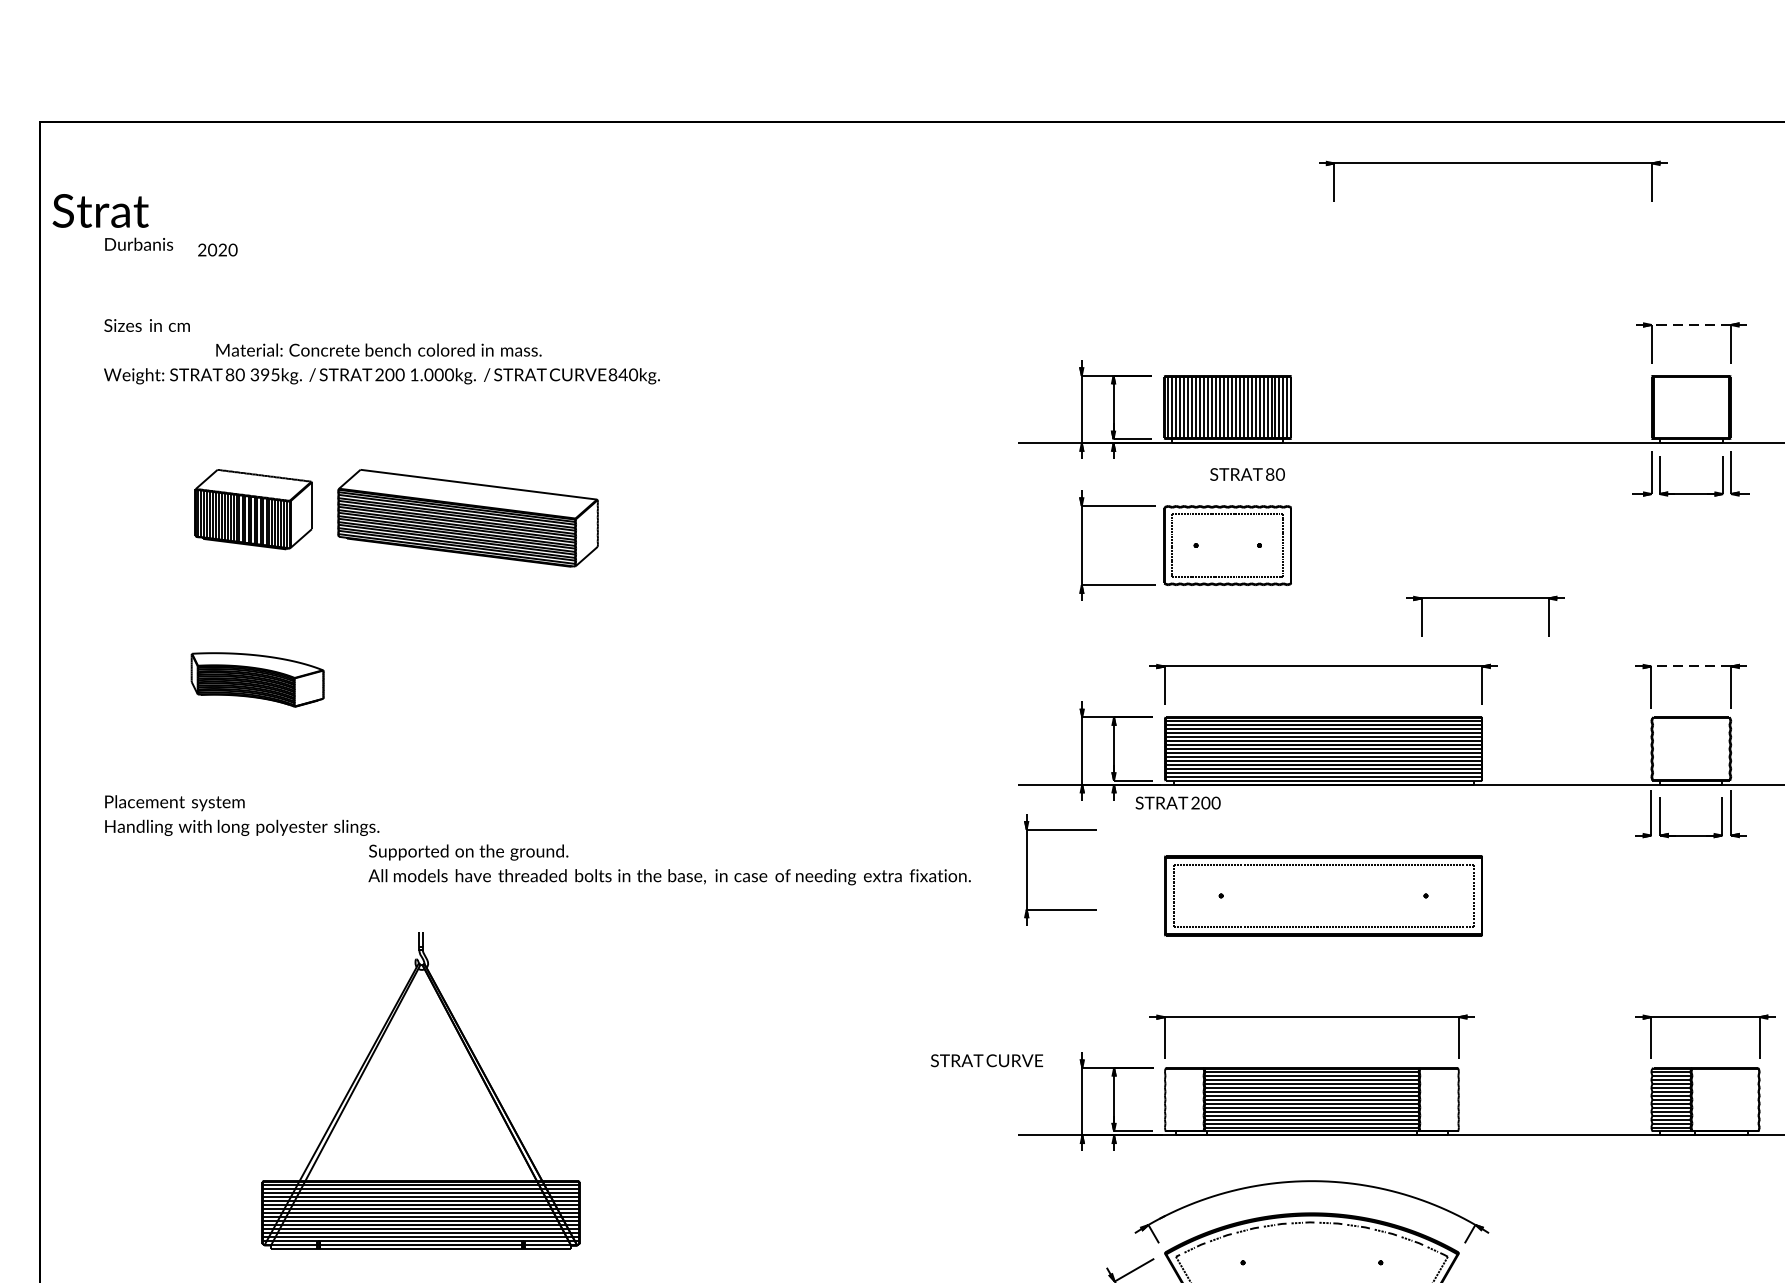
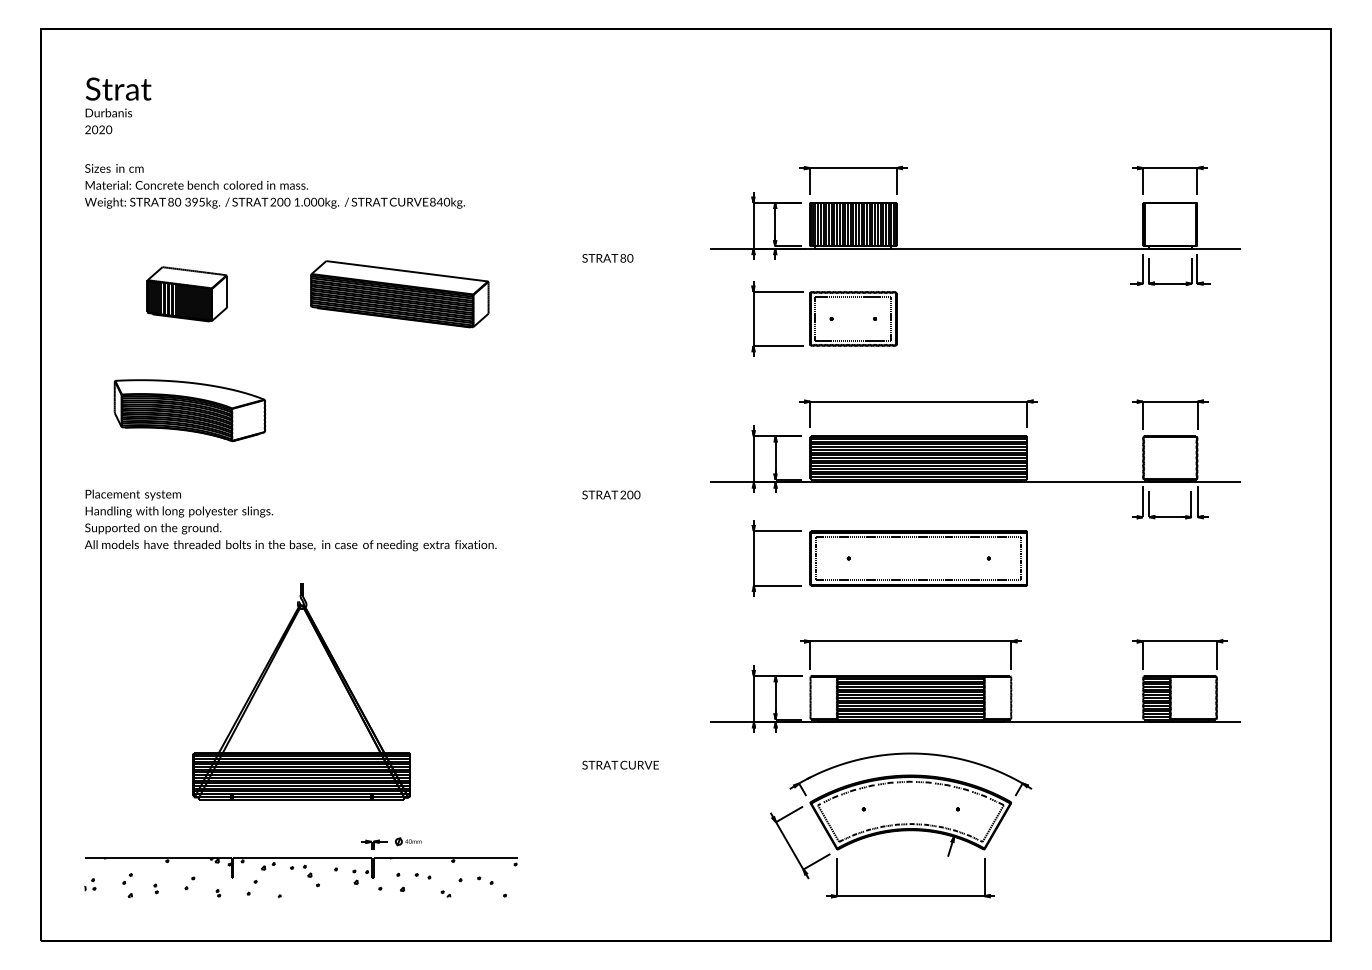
part: (1492, 164) -> (1034, 58), removed
text: (100, 210) -> (118, 88), moved
text: (217, 249) -> (98, 129), moved
line: (1690, 325) -> (1169, 168), dashed -> solid
text: (378, 348) -> (196, 184), moved
text: (1247, 474) -> (607, 258), moved
part: (467, 518) -> (399, 294), moved
part: (1485, 599) -> (853, 168), moved
line: (1690, 666) -> (1169, 401), dashed -> solid
part: (256, 679) -> (189, 410), size x1.67
text: (1178, 802) -> (611, 494), moved
text: (669, 865) -> (290, 537), moved
part: (1027, 869) -> (754, 558), moved
text: (986, 1059) -> (620, 764), moved

